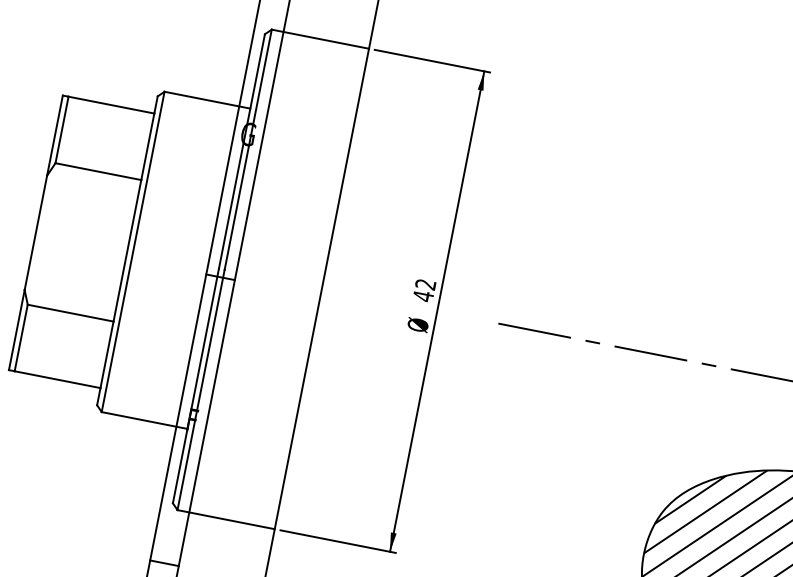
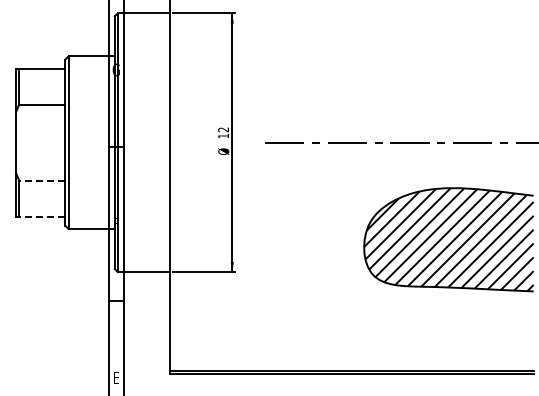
text: (423, 295) -> (223, 135), 42 -> 12
line: (69, 312) -> (41, 180), solid -> dashed
line: (56, 379) -> (41, 216), solid -> dashed

